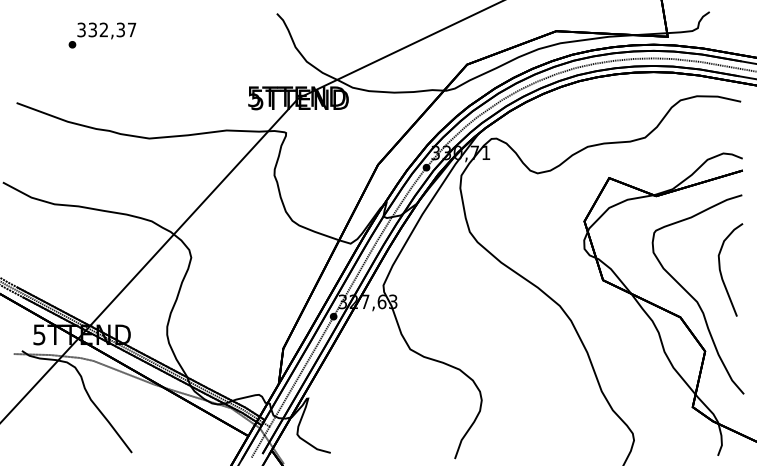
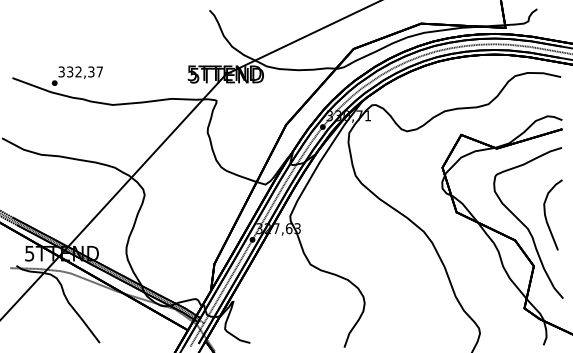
text: (102, 35) -> (77, 76), moved
curve: (721, 271) -> (546, 216), moved

